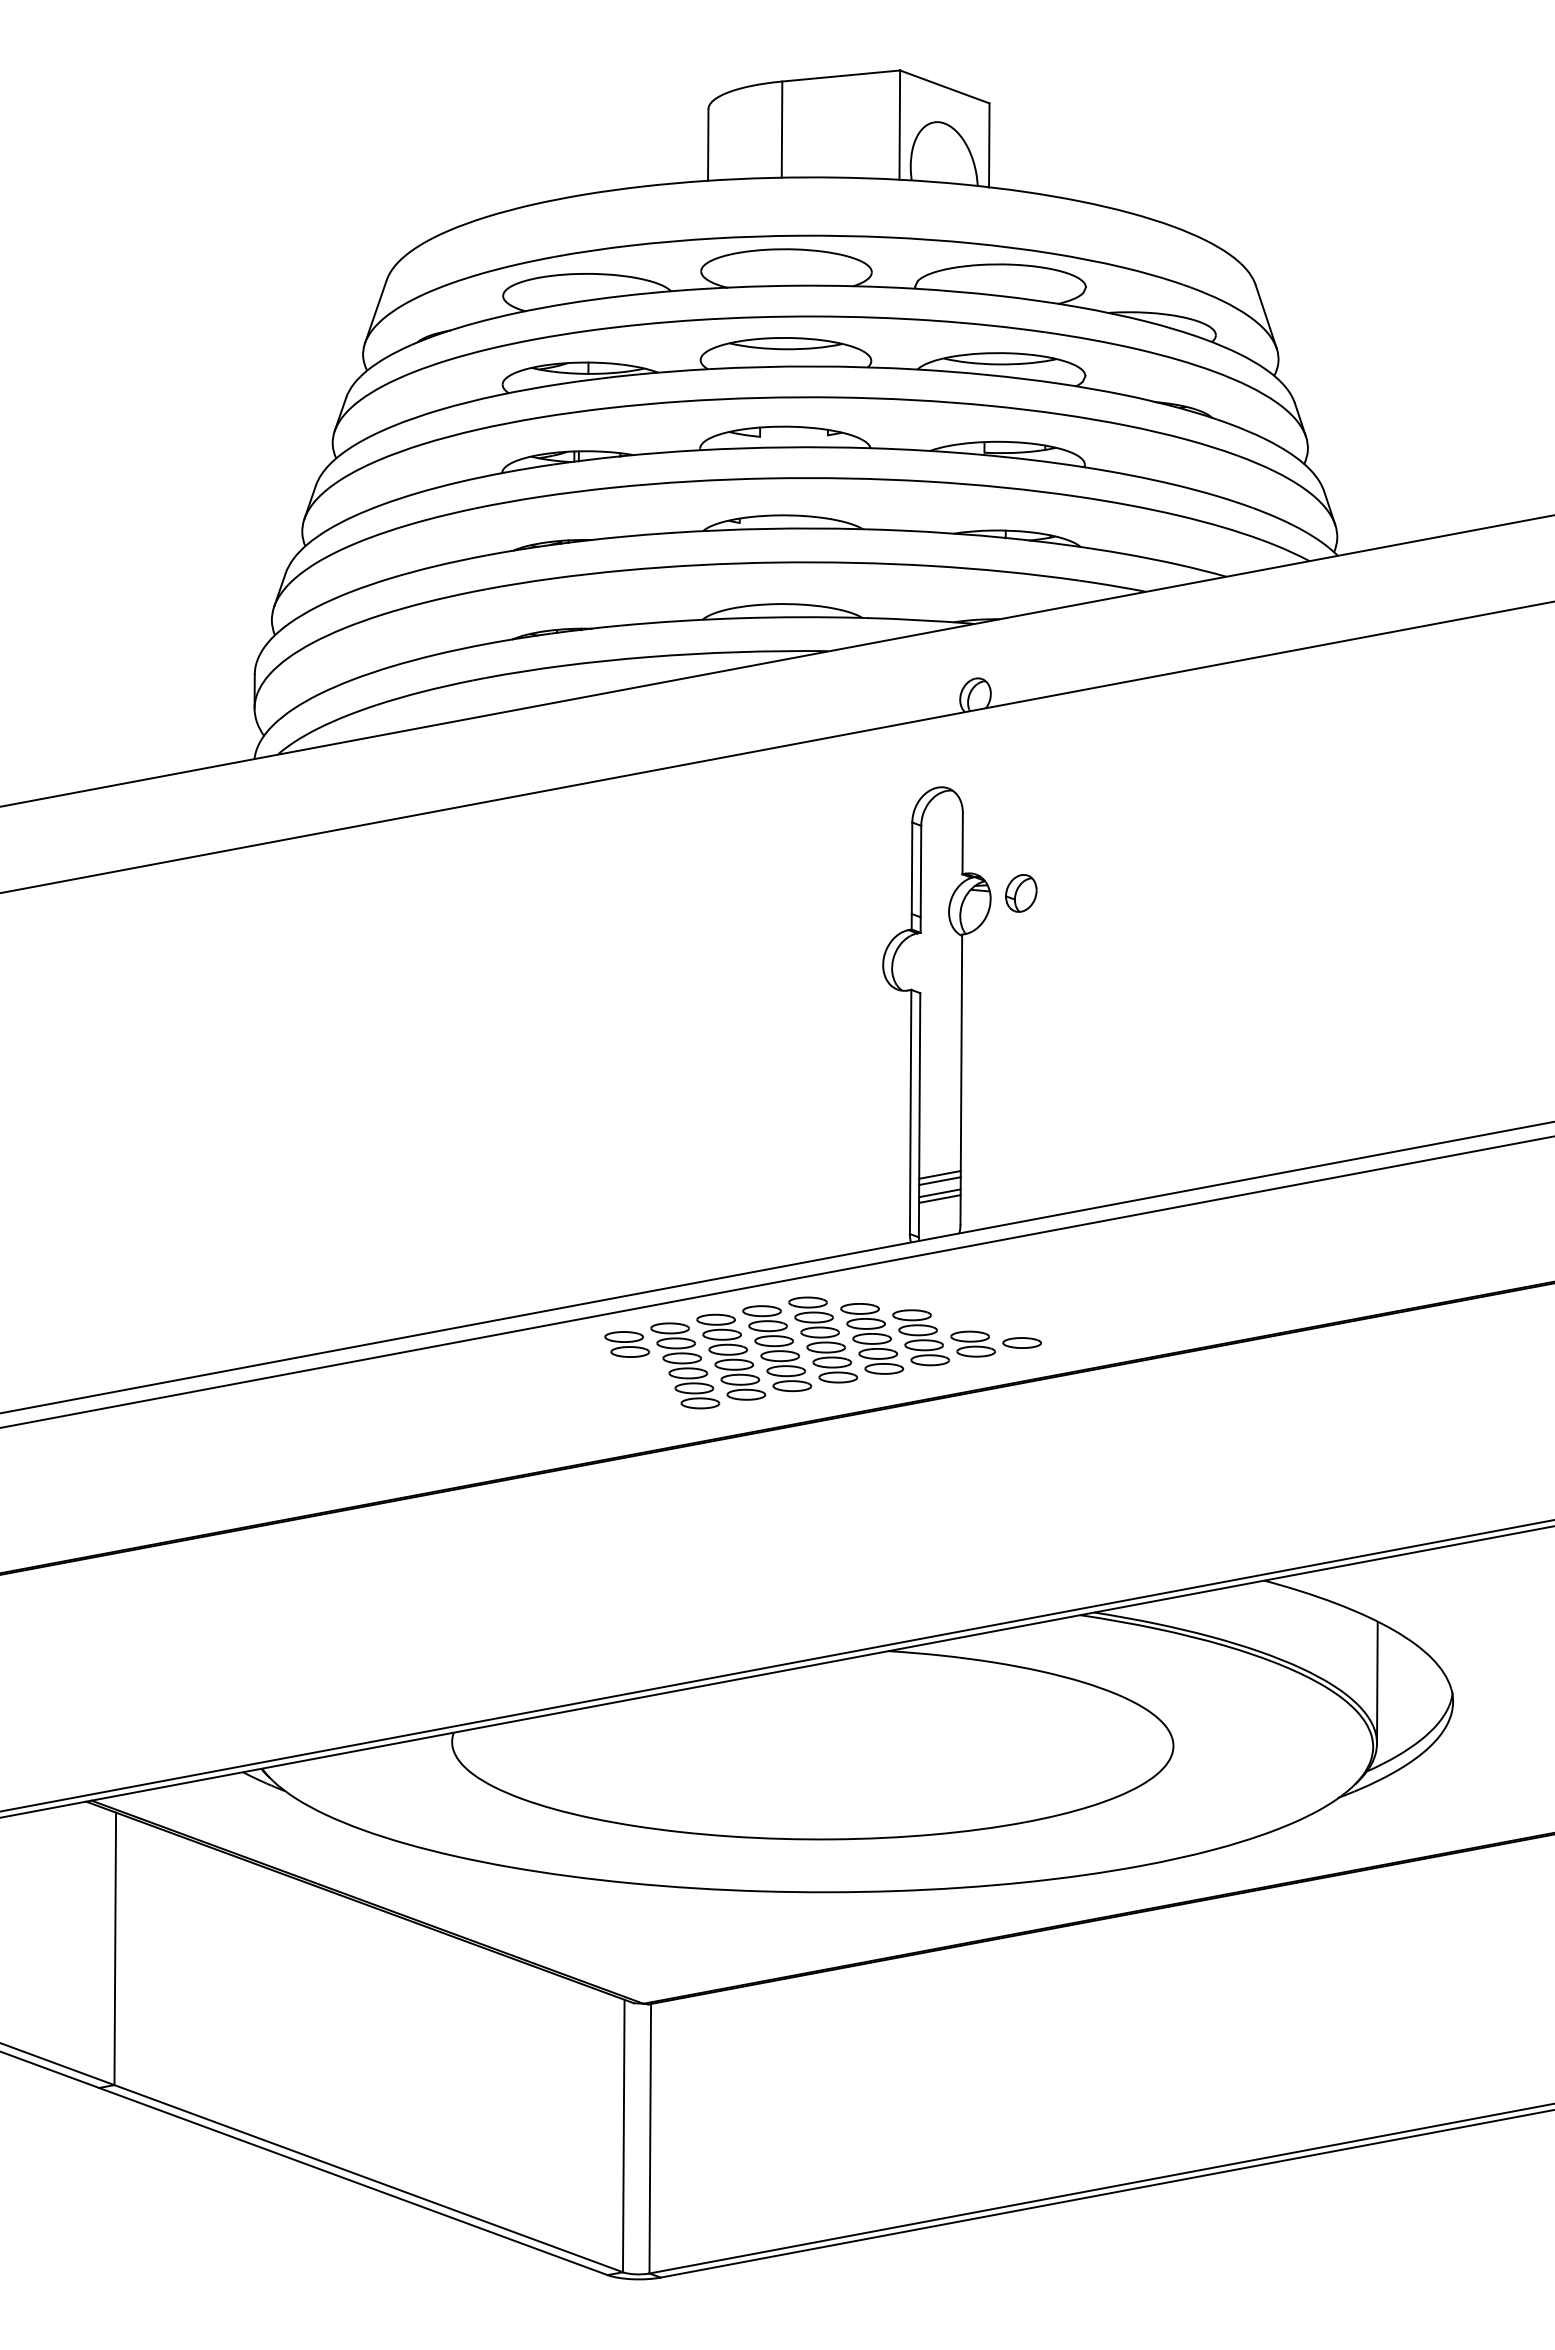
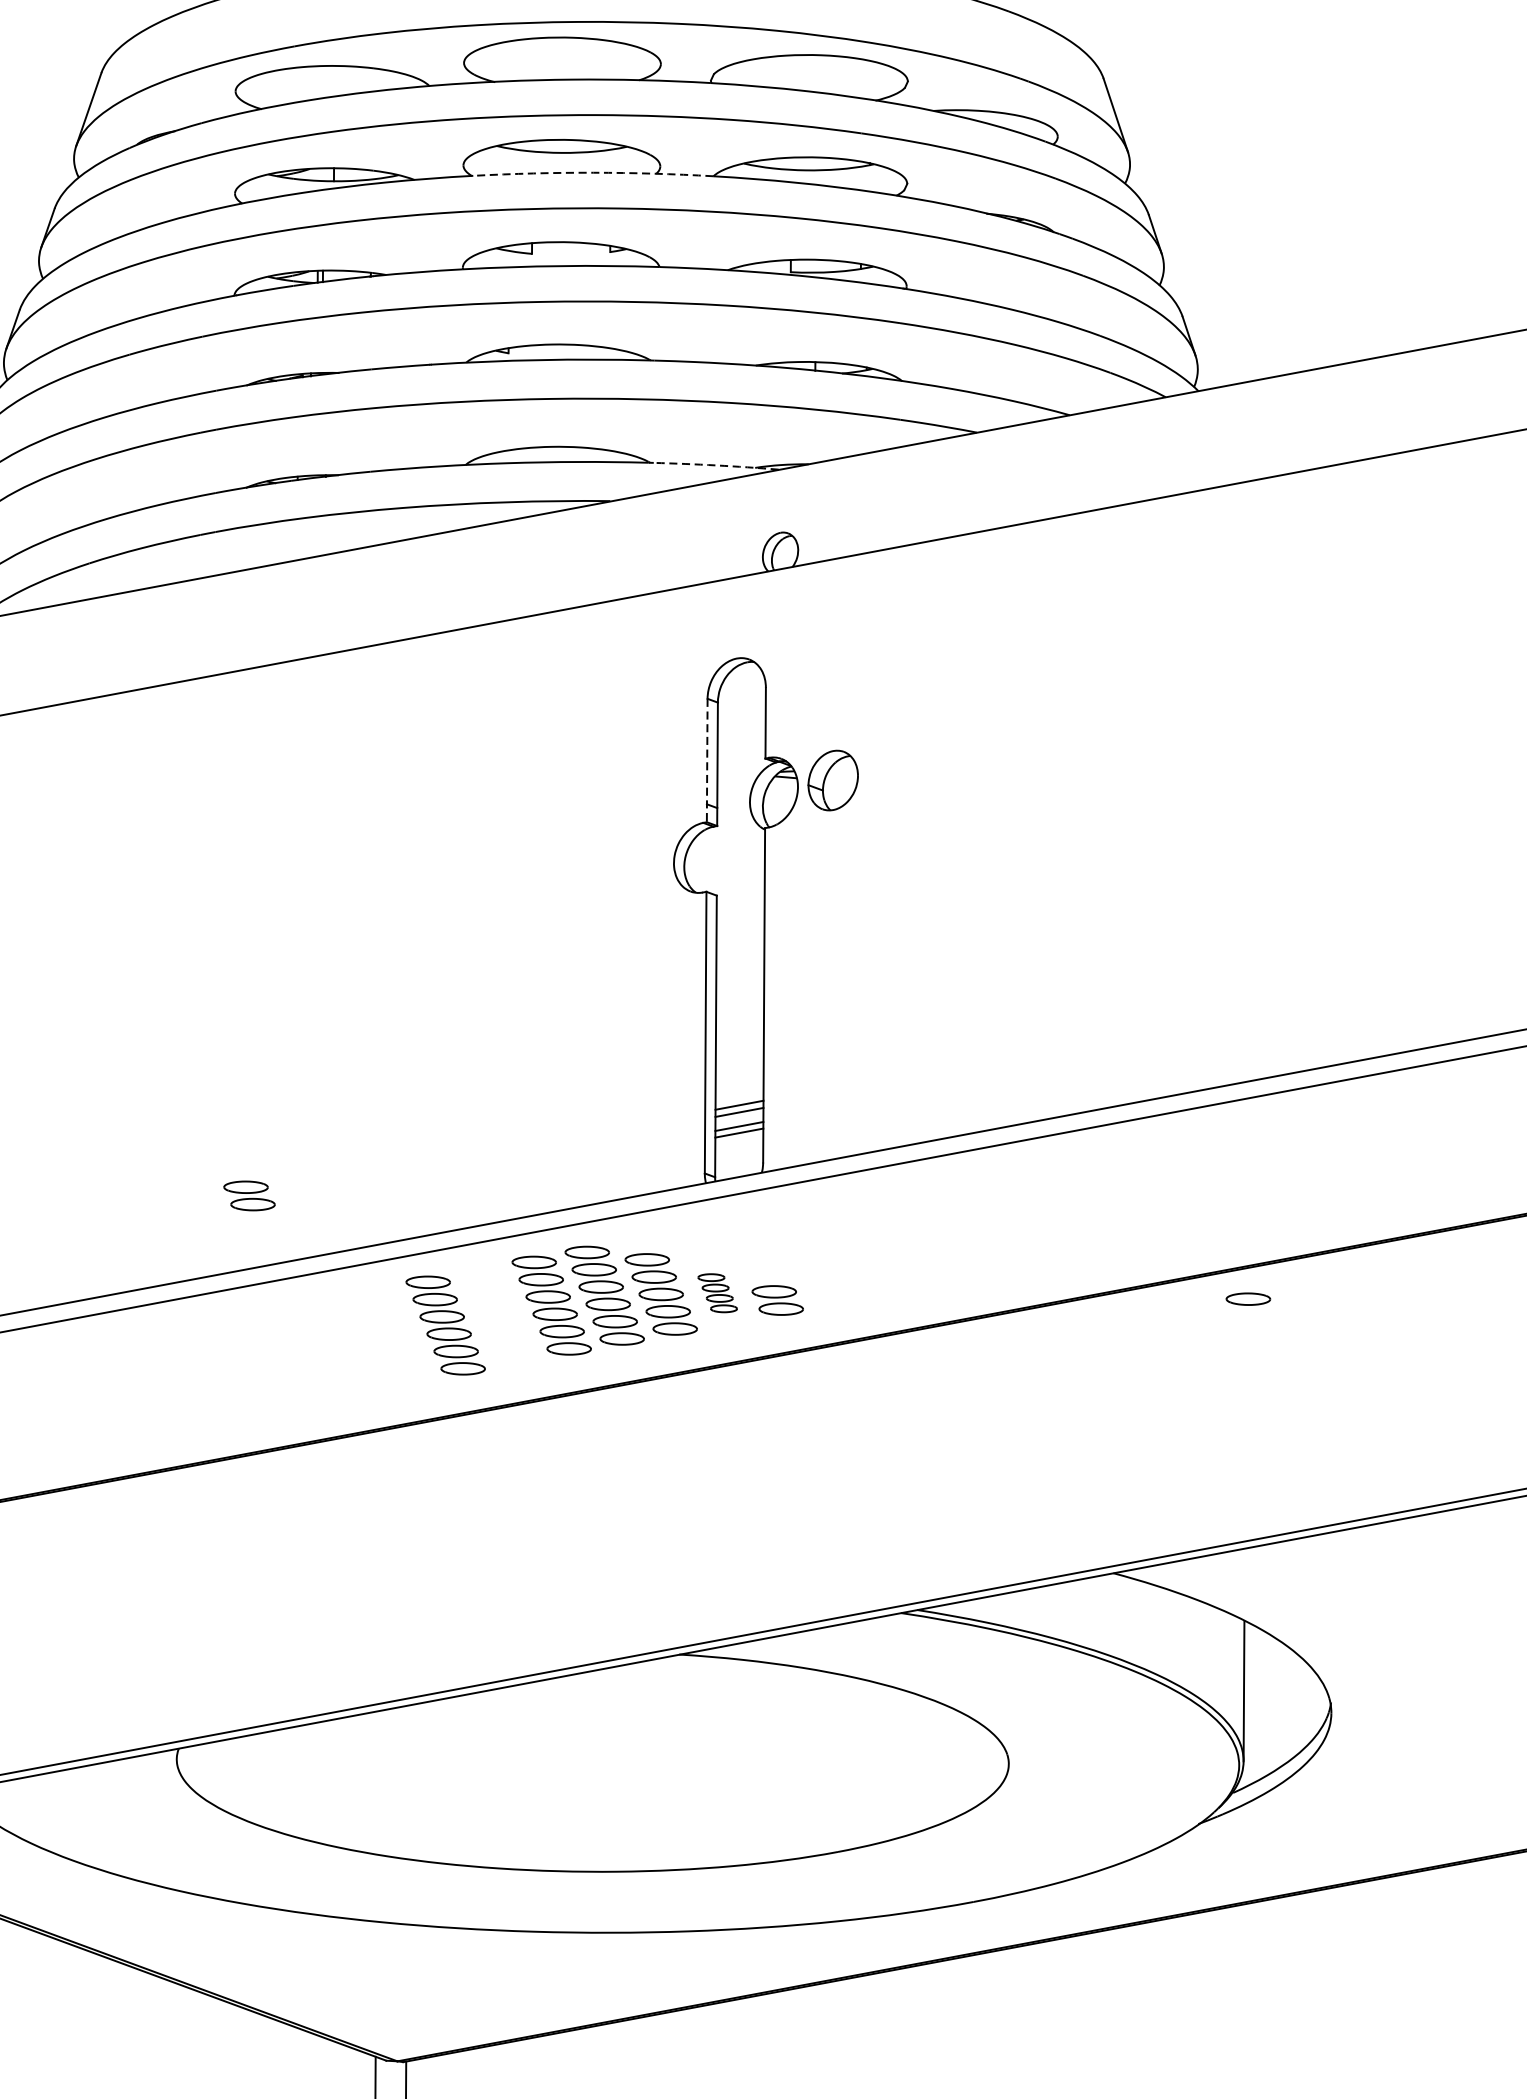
arc: (813, 366) -> (593, 172), solid -> dashed
arc: (919, 620) -> (715, 465), solid -> dashed
line: (911, 876) -> (706, 761), solid -> dashed
part: (1021, 893) -> (833, 780), size x1.4
part: (920, 1337) -> (717, 1292), size x0.6
part: (1021, 1342) -> (1247, 1298), moved
part: (626, 1344) -> (248, 1195), moved
part: (731, 1356) -> (499, 1314), removed

